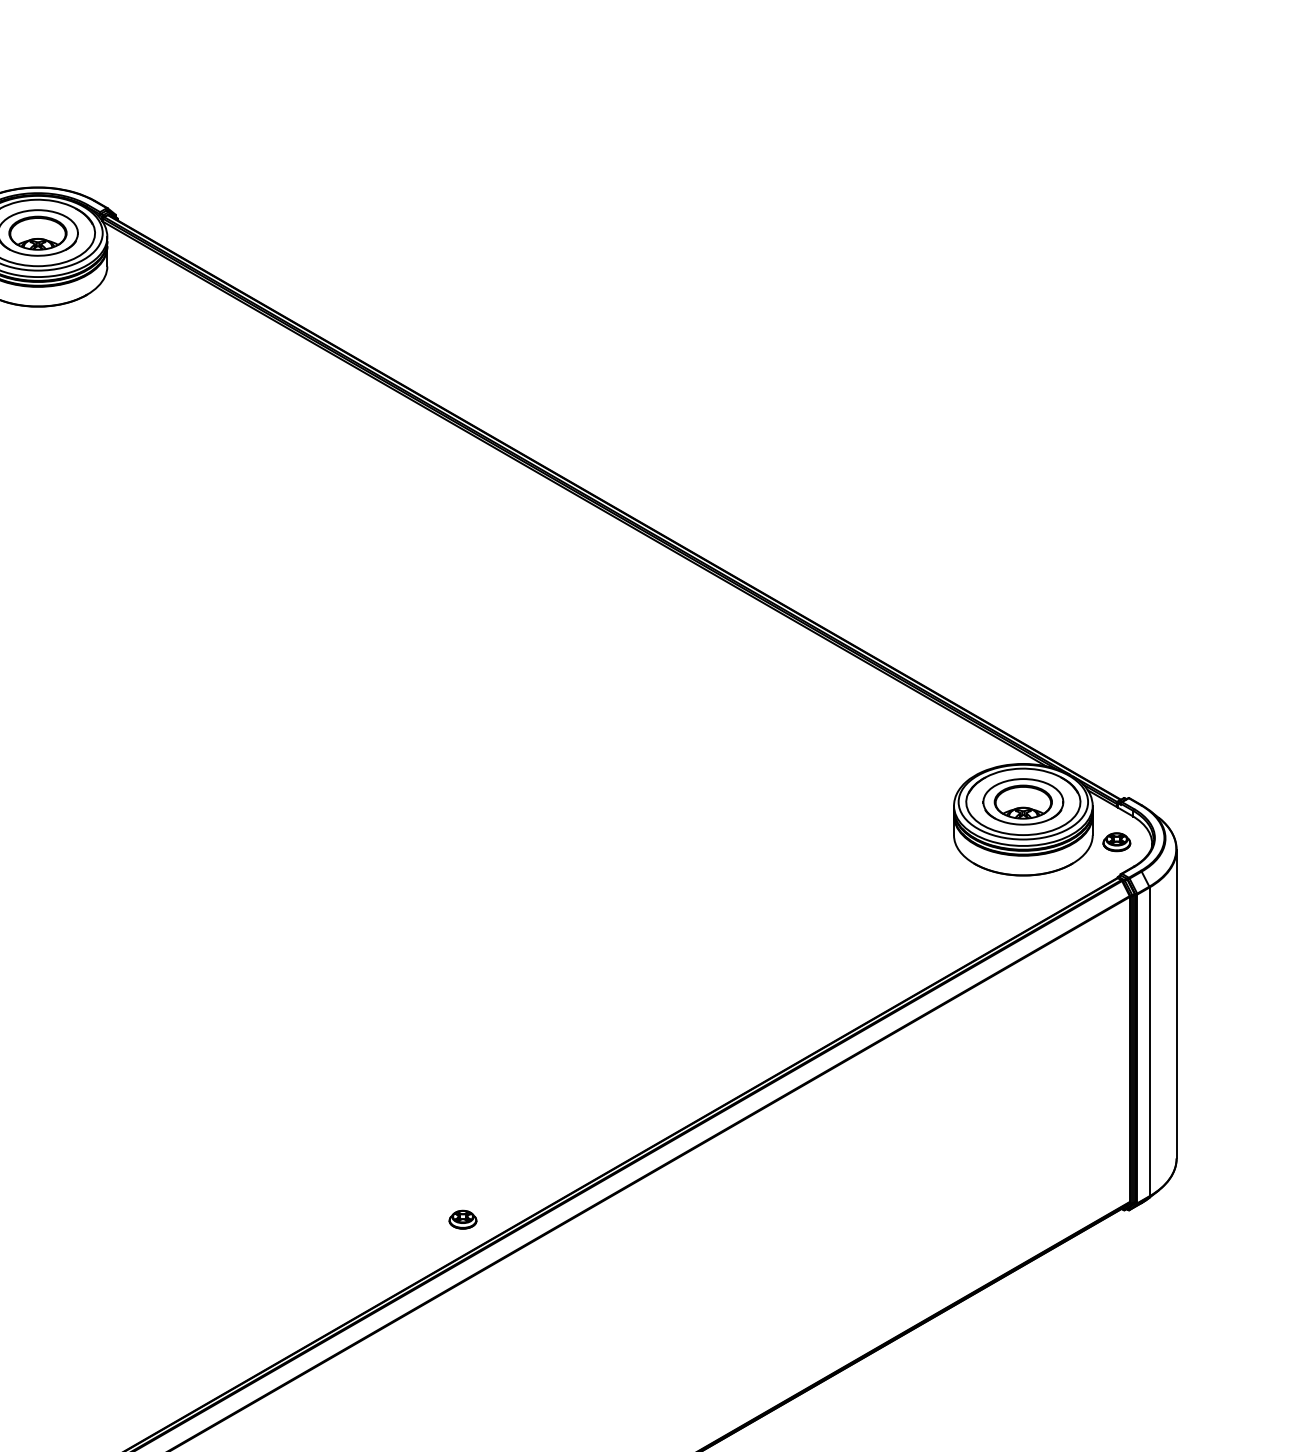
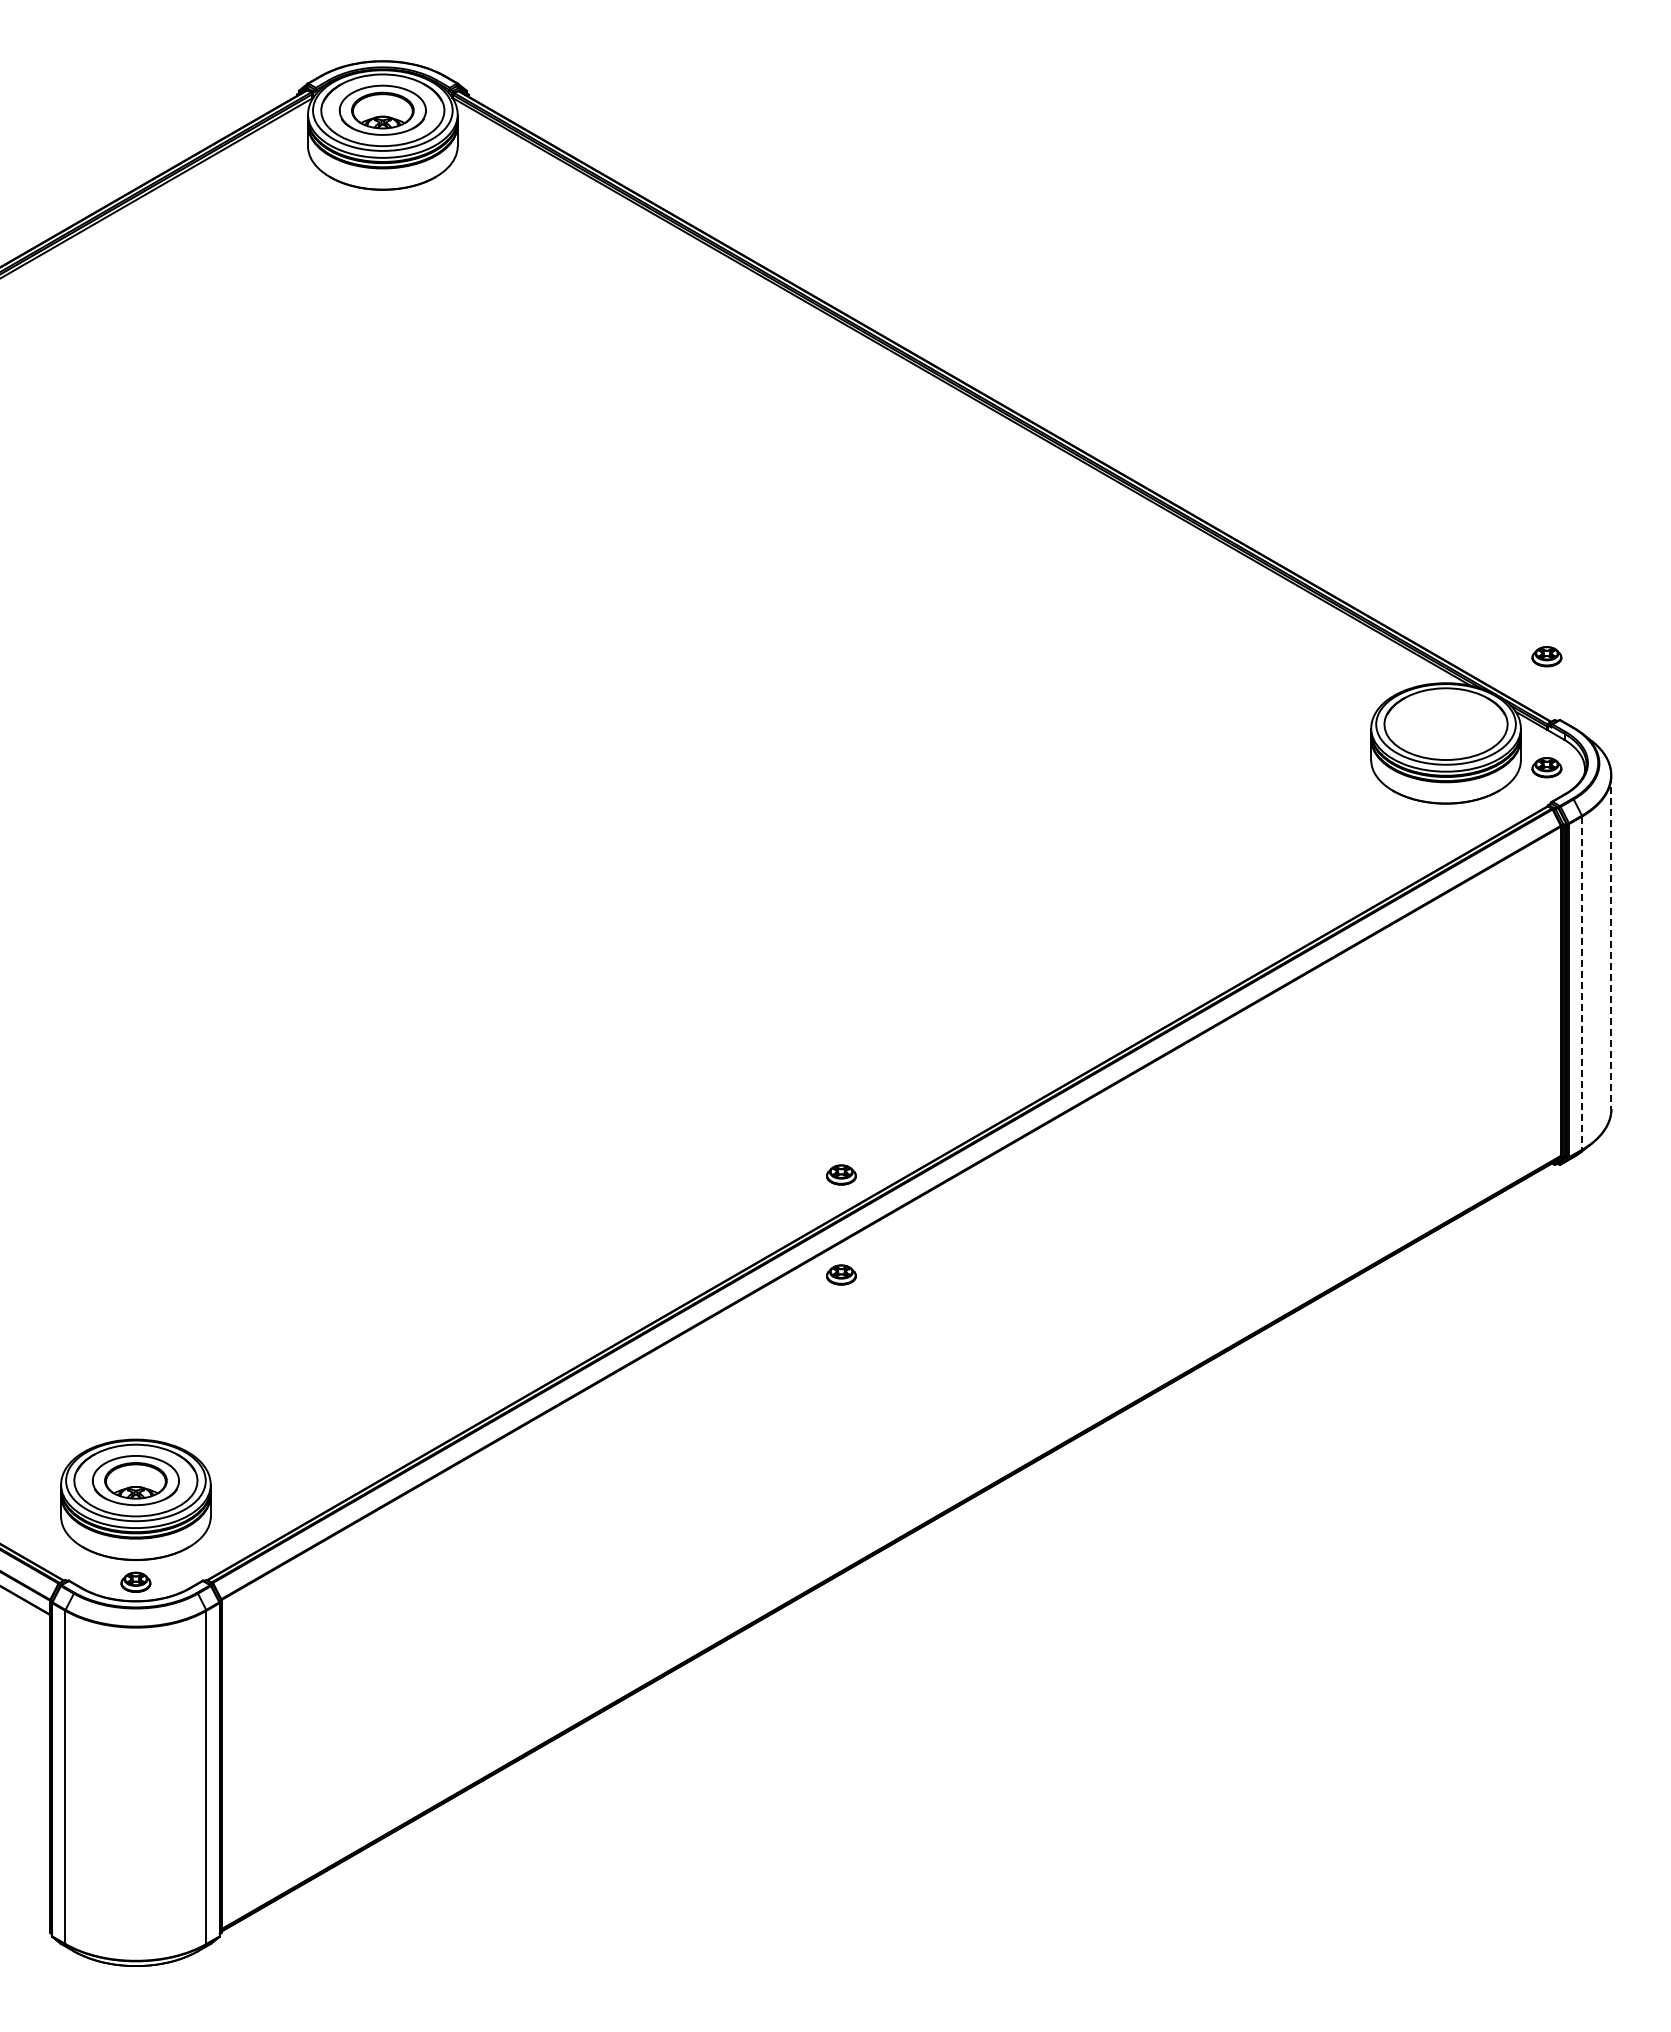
part: (1116, 739) -> (1546, 656), added
part: (1023, 801) -> (1446, 723), removed
line: (1176, 1004) -> (1611, 942), solid -> dashed
line: (1149, 1042) -> (1582, 983), solid -> dashed
part: (463, 1311) -> (841, 1274), added

